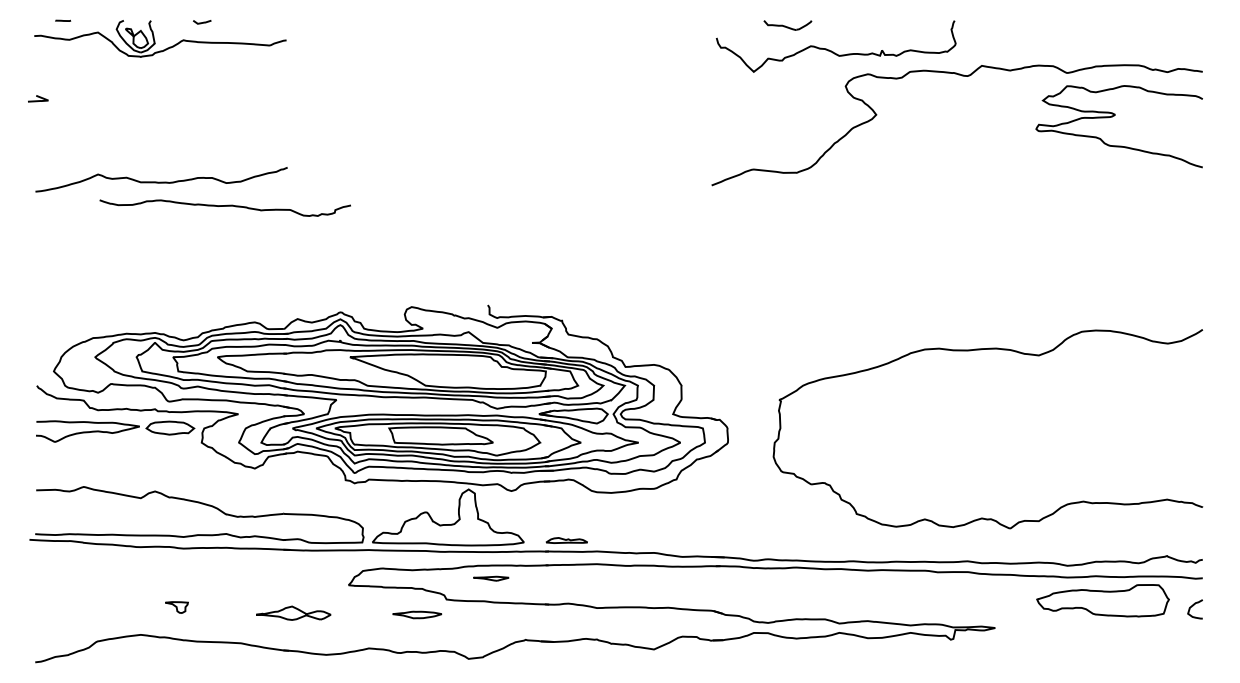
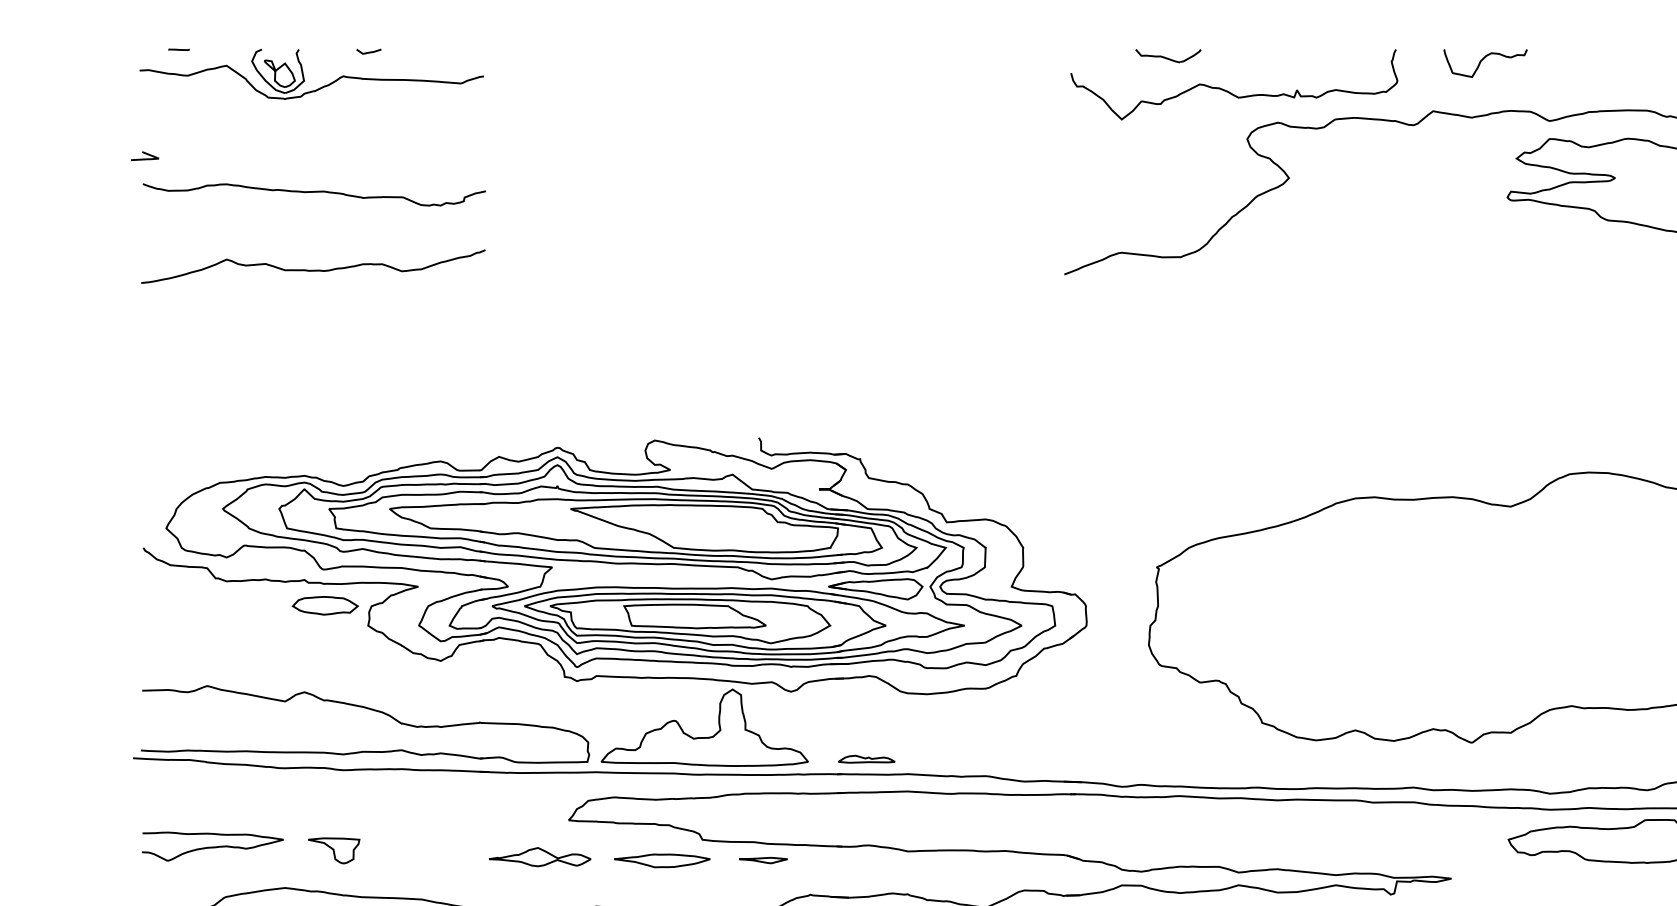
curve: (1018, 28) -> (1483, 60), added
curve: (224, 206) -> (313, 192), moved
curve: (87, 431) -> (212, 846), moved
part: (491, 578) -> (763, 860), moved
part: (176, 607) -> (333, 850), size x1.67
part: (293, 612) -> (539, 856), moved
part: (417, 614) -> (662, 860), size x1.43

